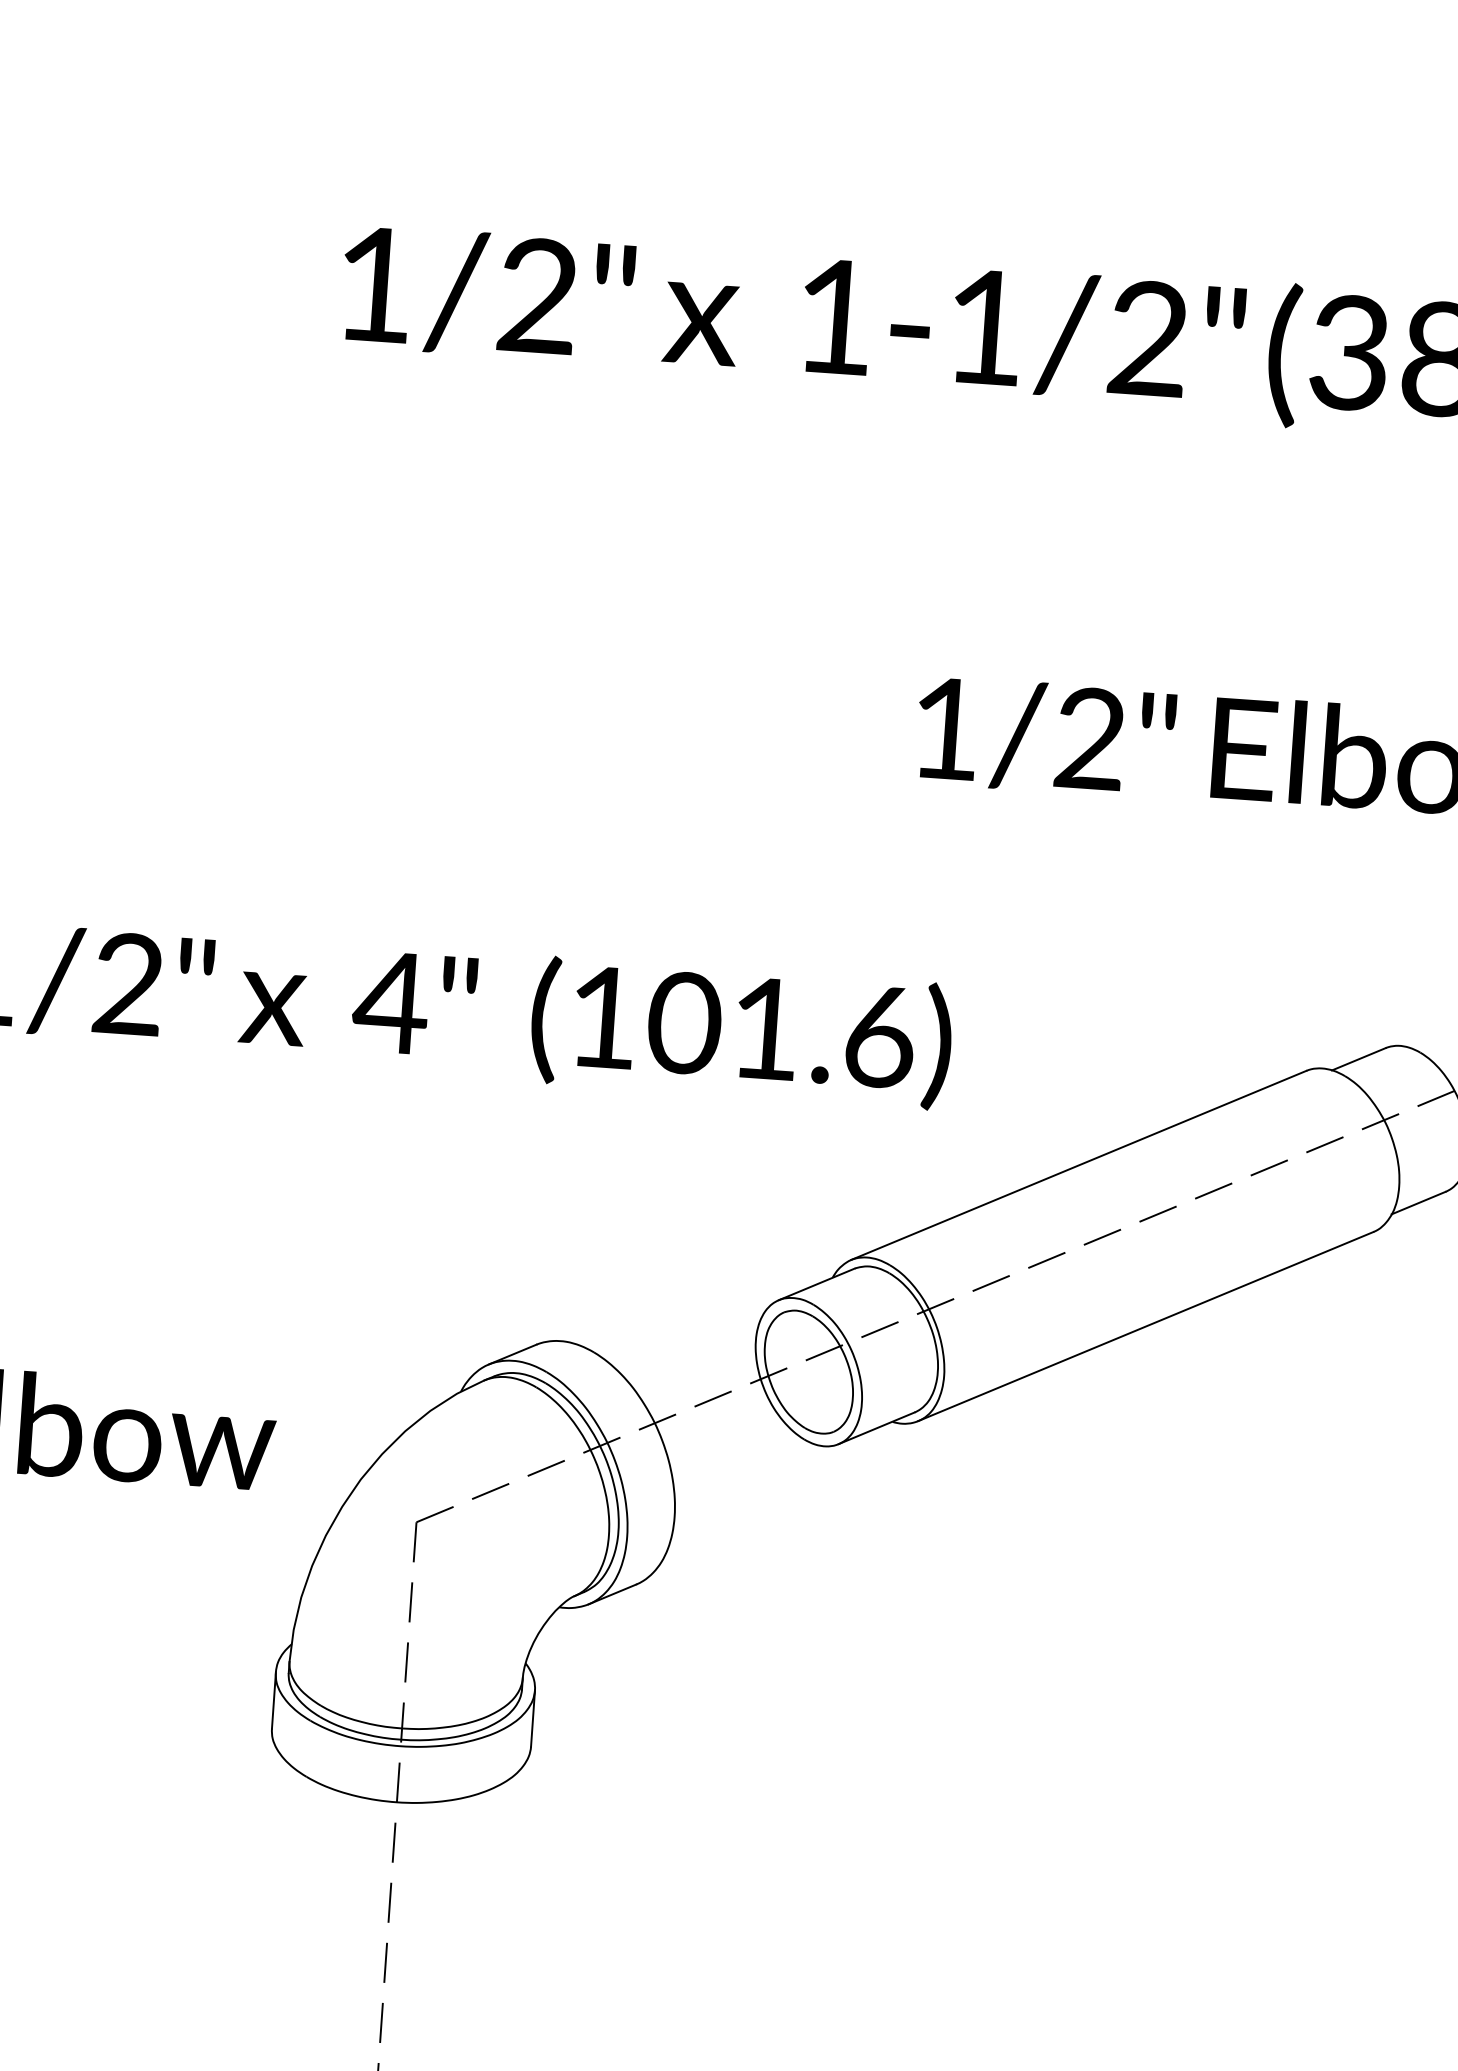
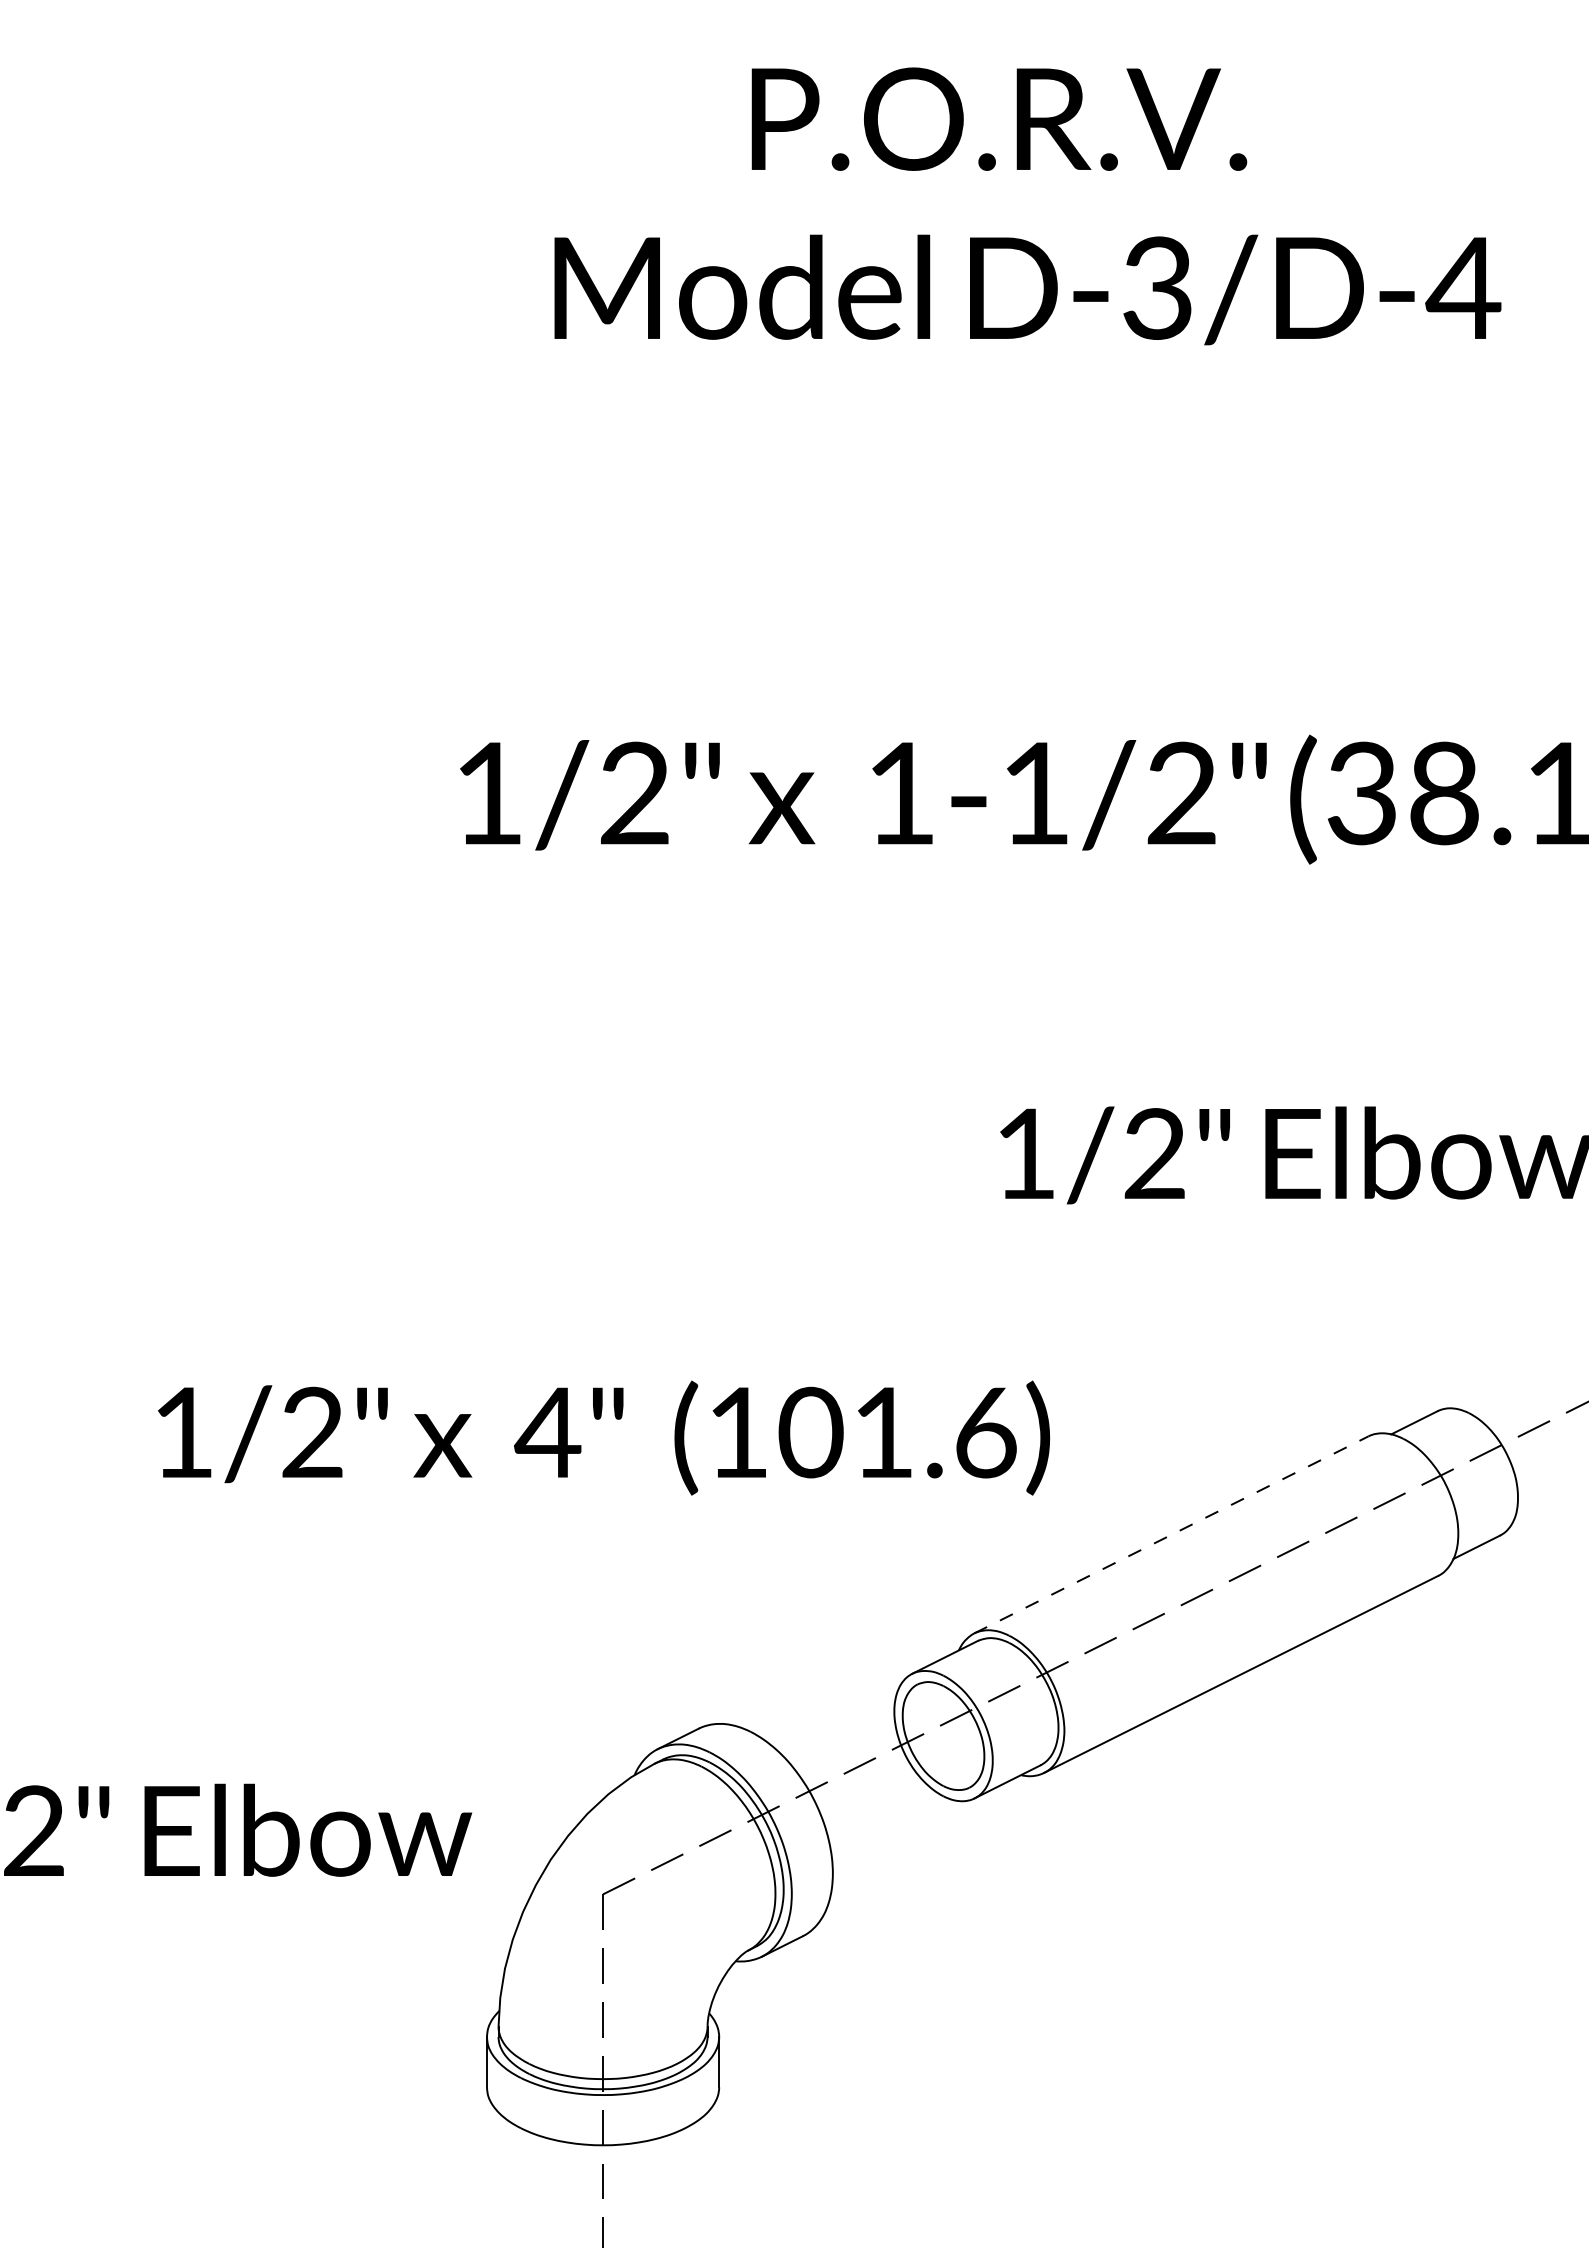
line: (1079, 1164) -> (1171, 1534), solid -> dashed

